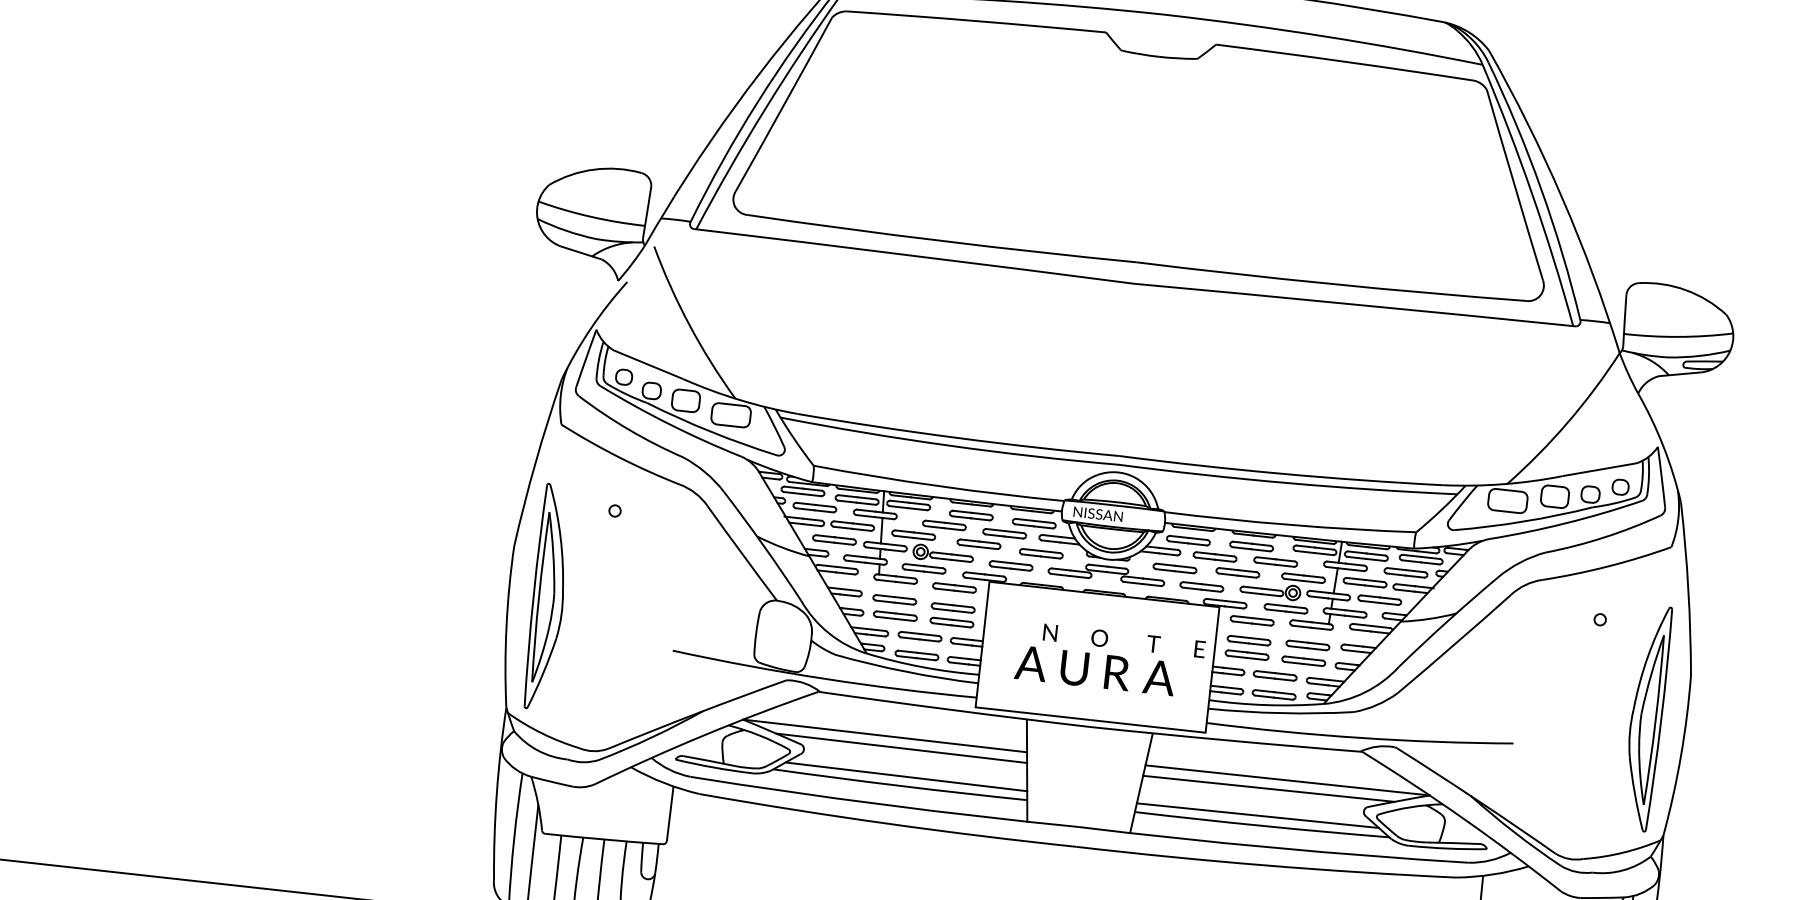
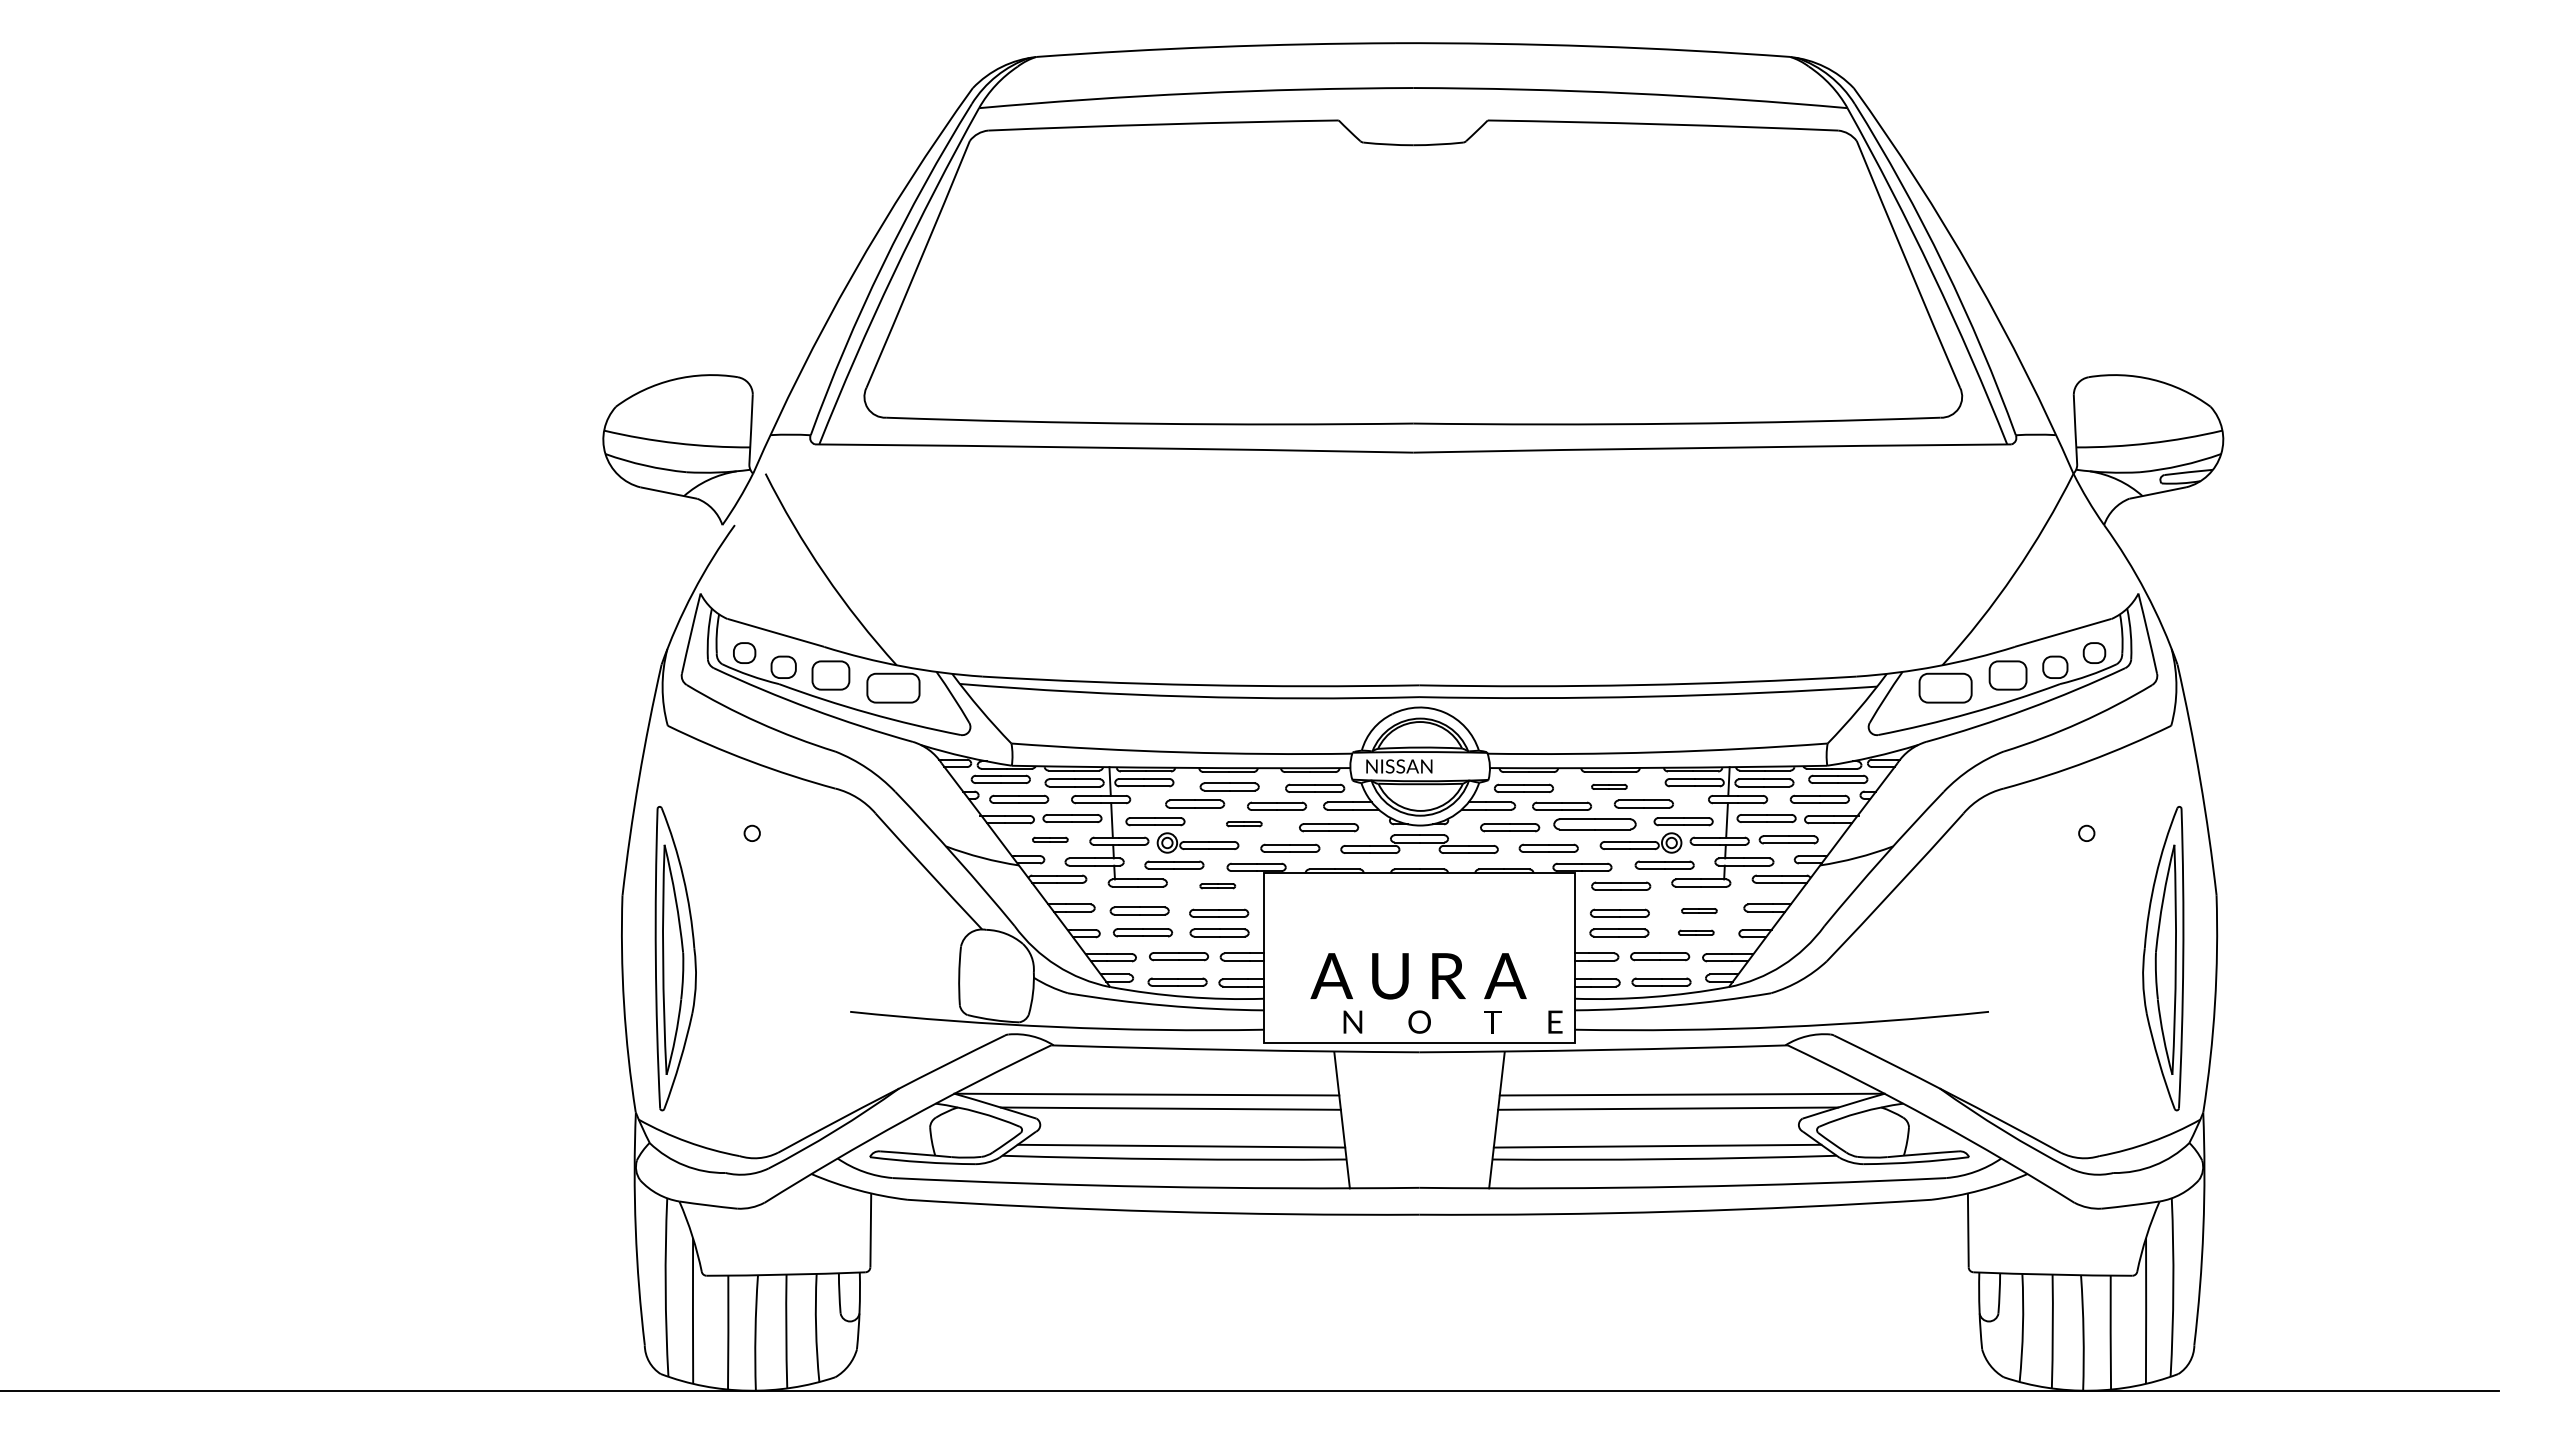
part: (834, 539) -> (1050, 839), size x0.6
part: (979, 543) -> (1244, 823), size x0.6
part: (1251, 546) -> (1609, 786), size x0.6
part: (1237, 572) -> (1594, 823), size x1.4
part: (954, 587) -> (1217, 885), size x0.6
text: (1124, 640) -> (1452, 1021), moved
part: (1308, 645) -> (1699, 910), size x0.6
part: (1304, 661) -> (1696, 932), size x0.6

